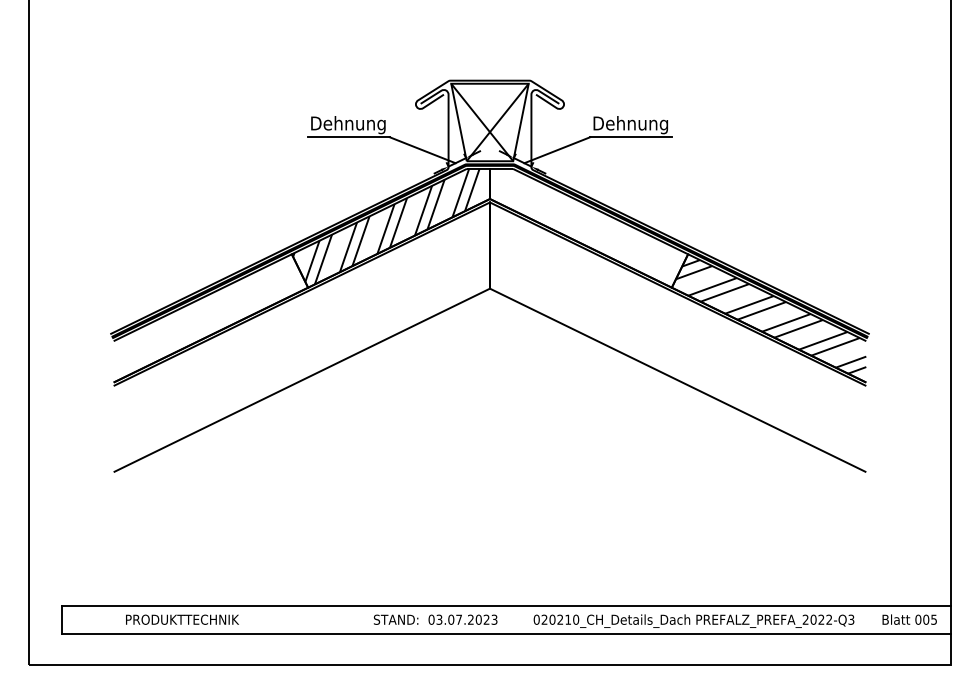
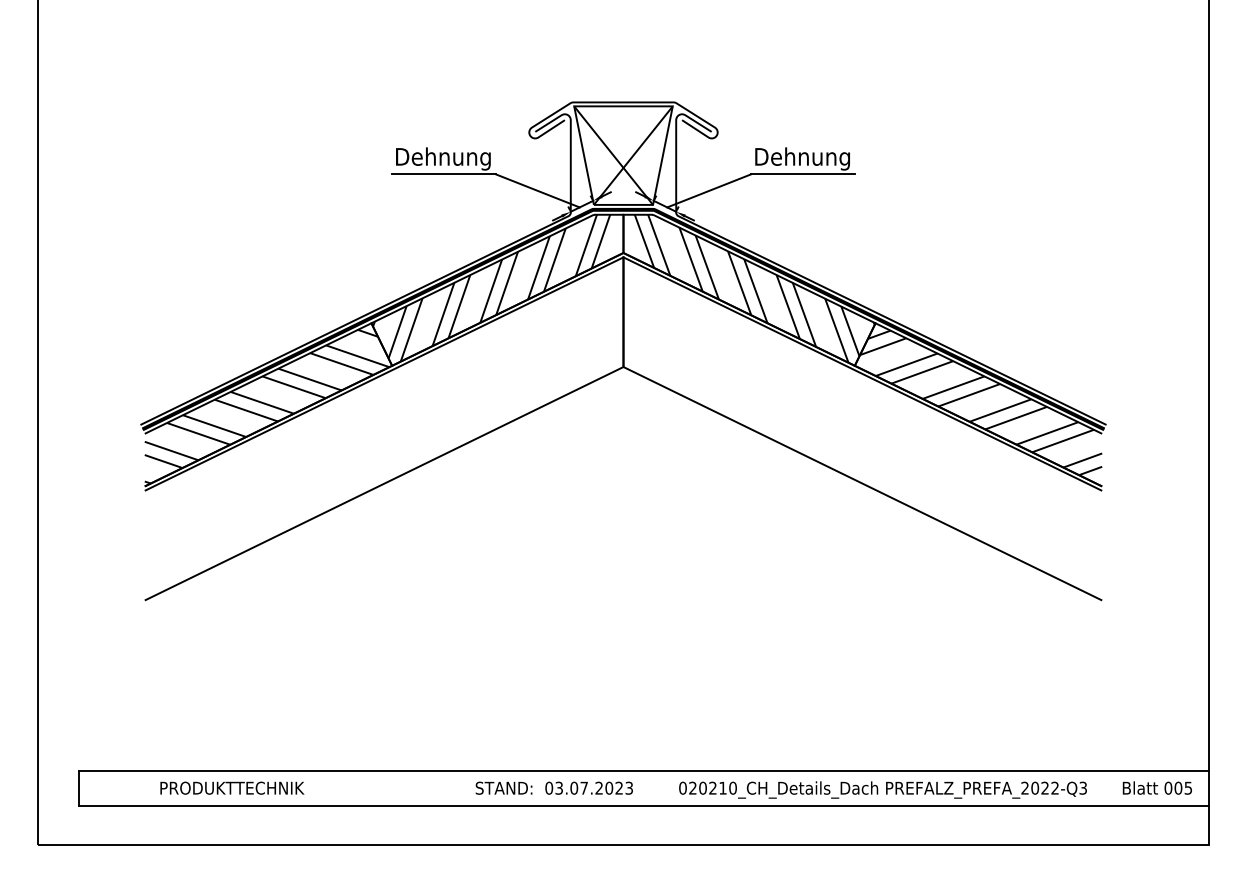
hatch: (592, 226) -> (753, 287), added
hatch: (209, 319) -> (266, 406), added

